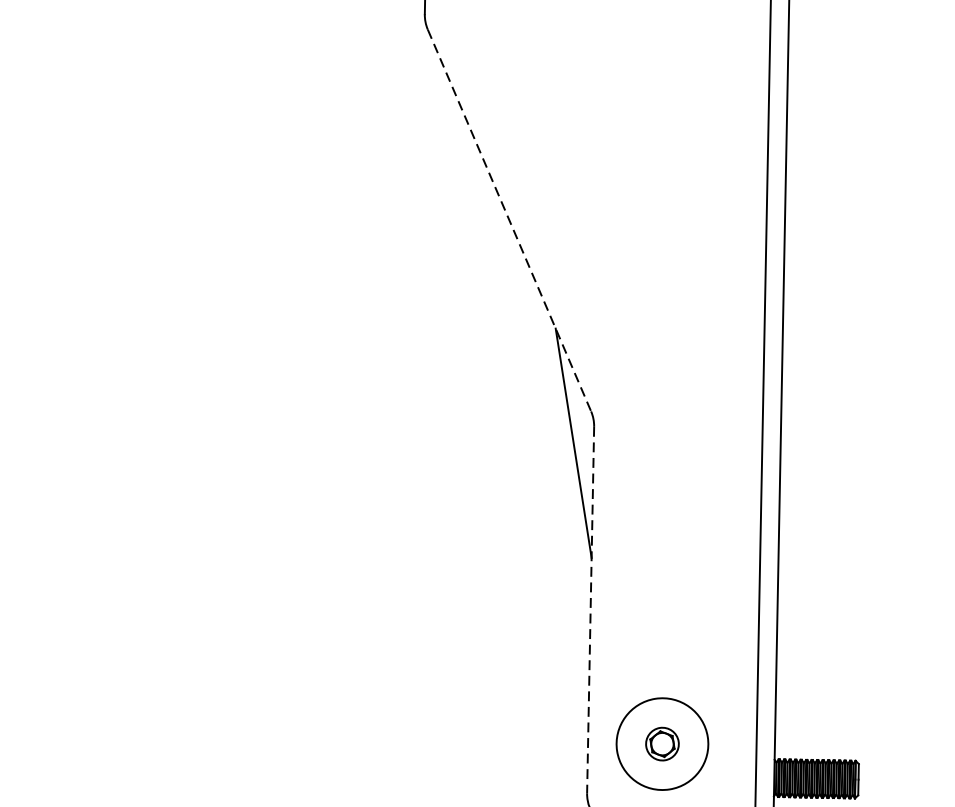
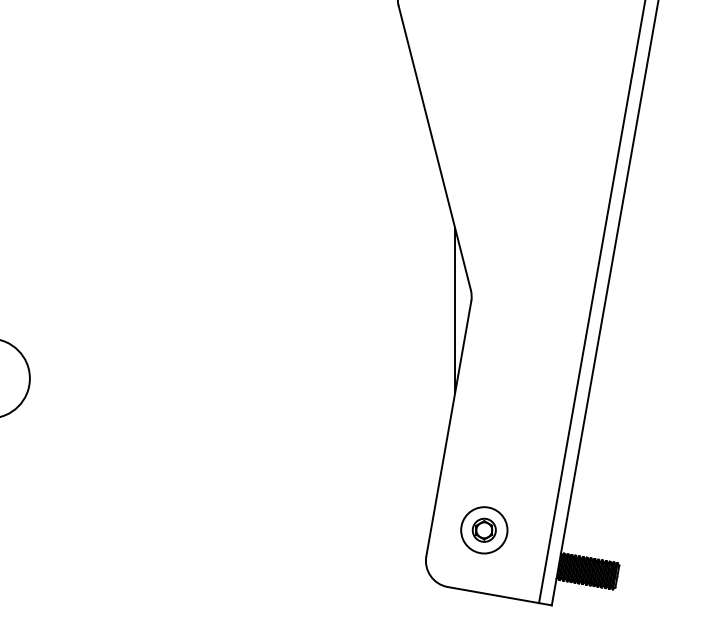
line: (509, 219) -> (434, 147), dashed -> solid
line: (590, 609) -> (448, 428), dashed -> solid
circle: (662, 744) -> (484, 530), size x0.71

